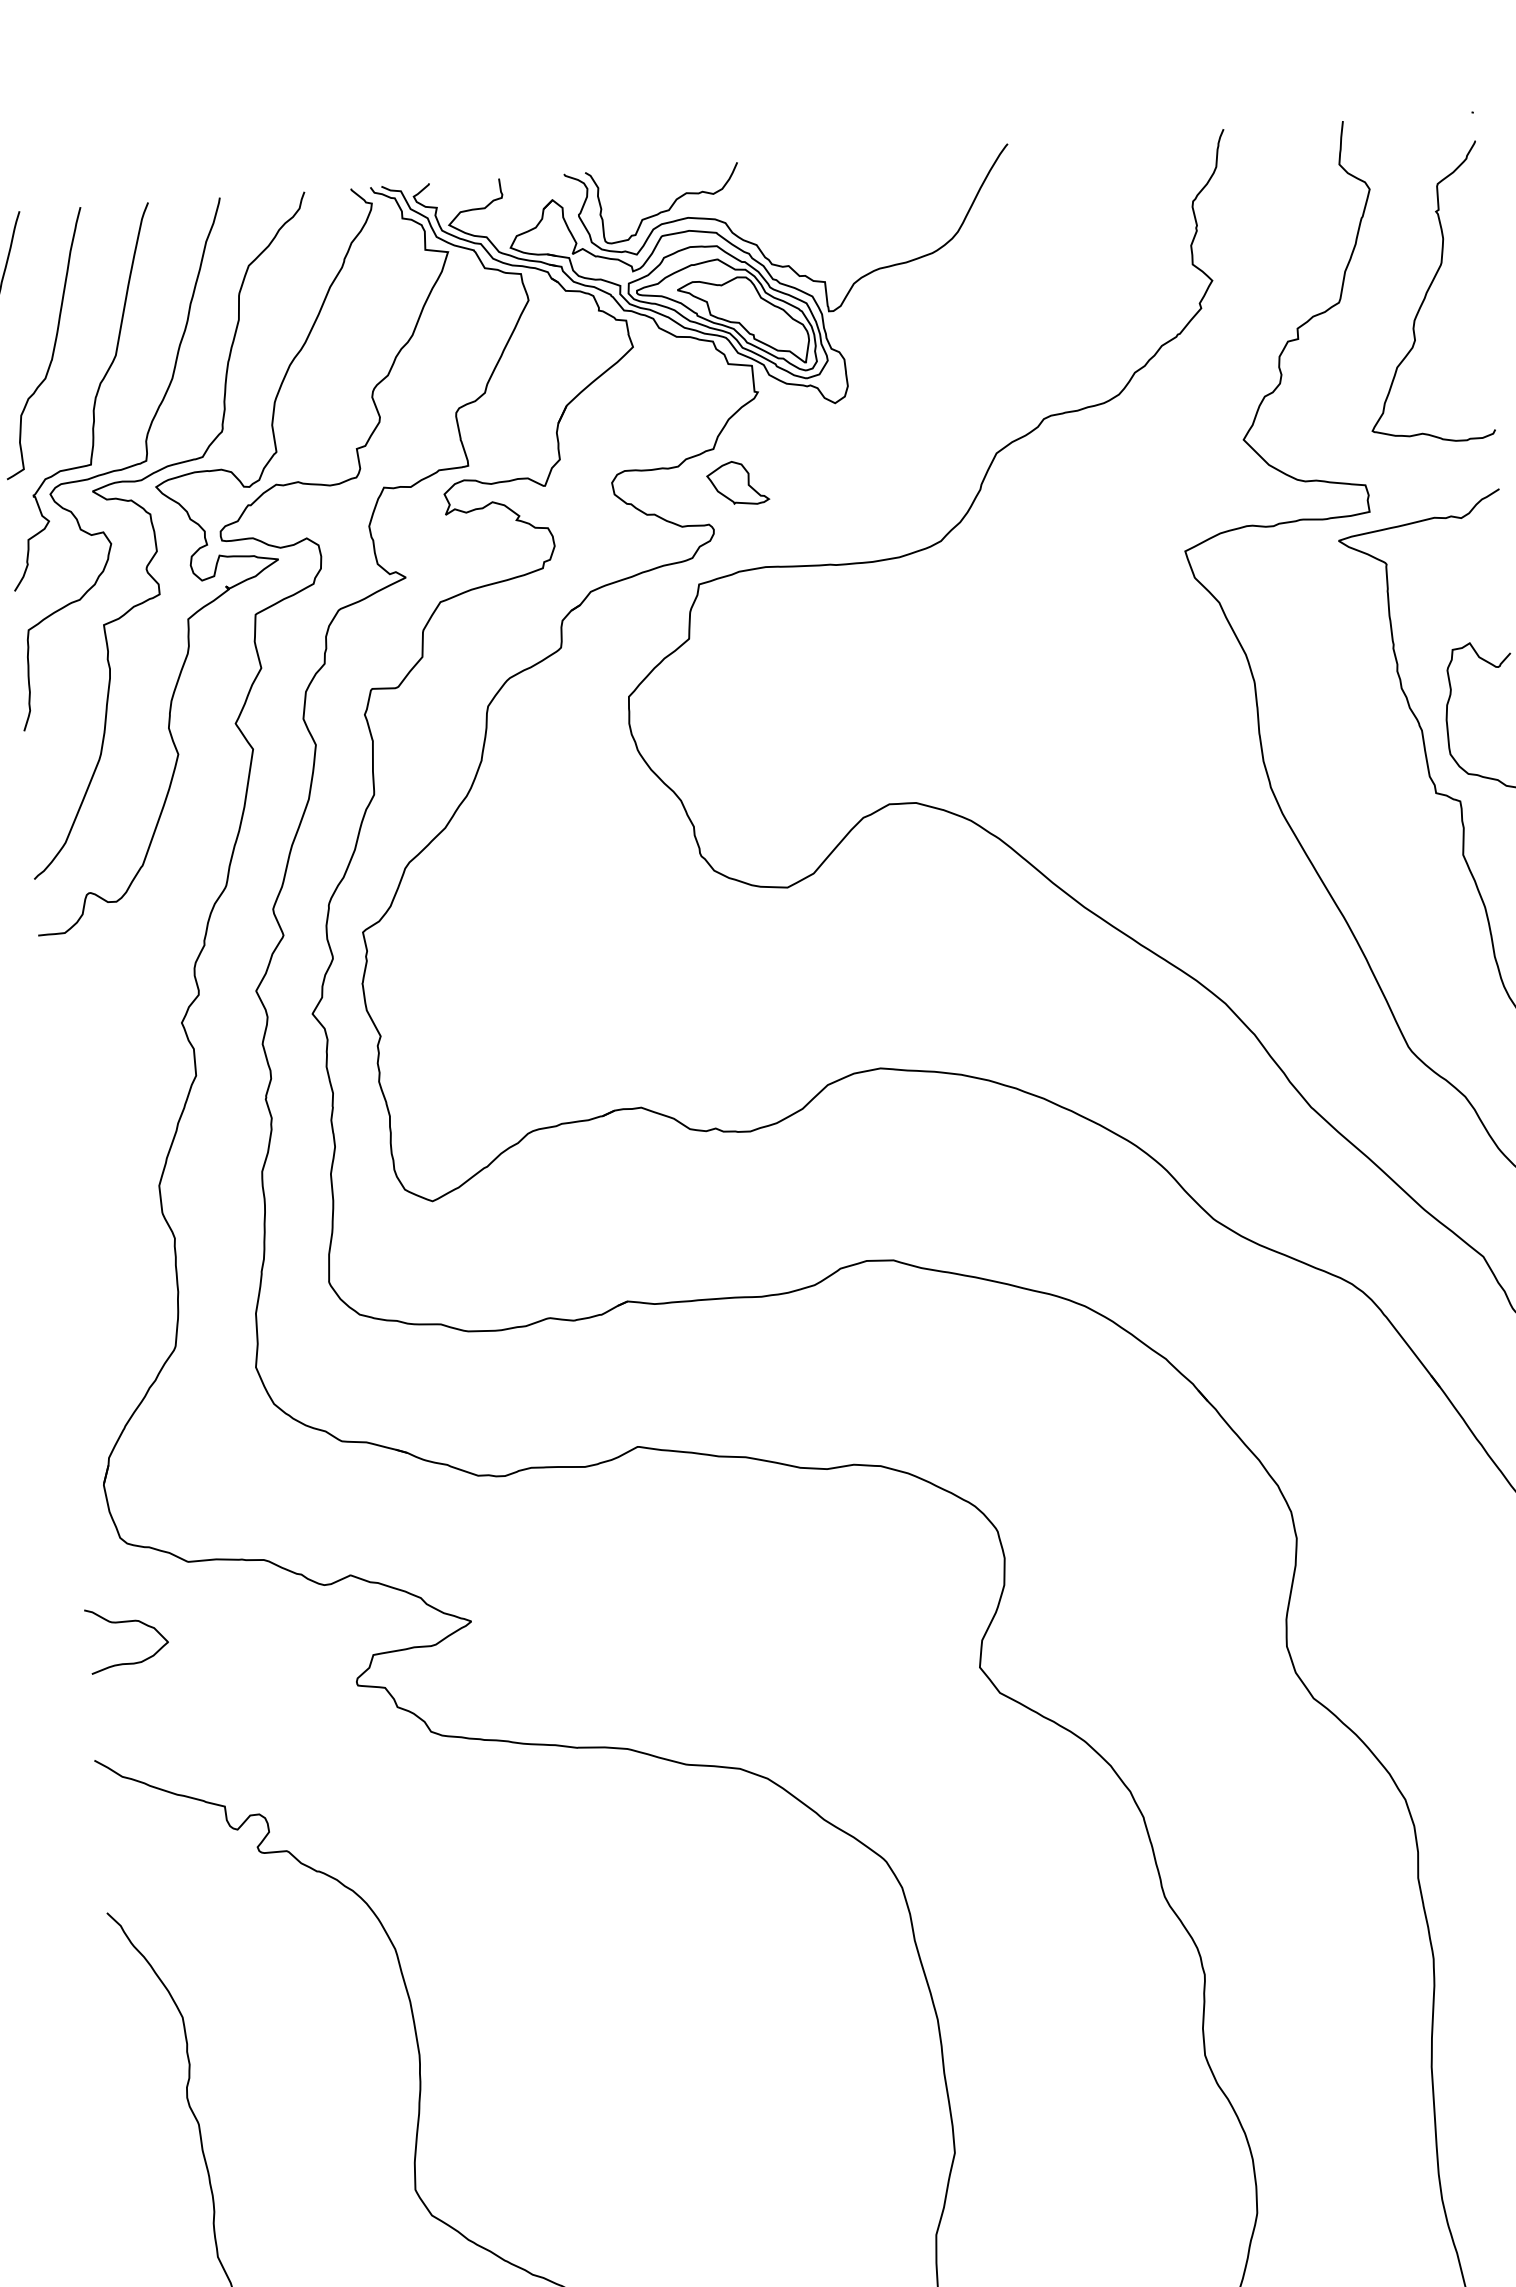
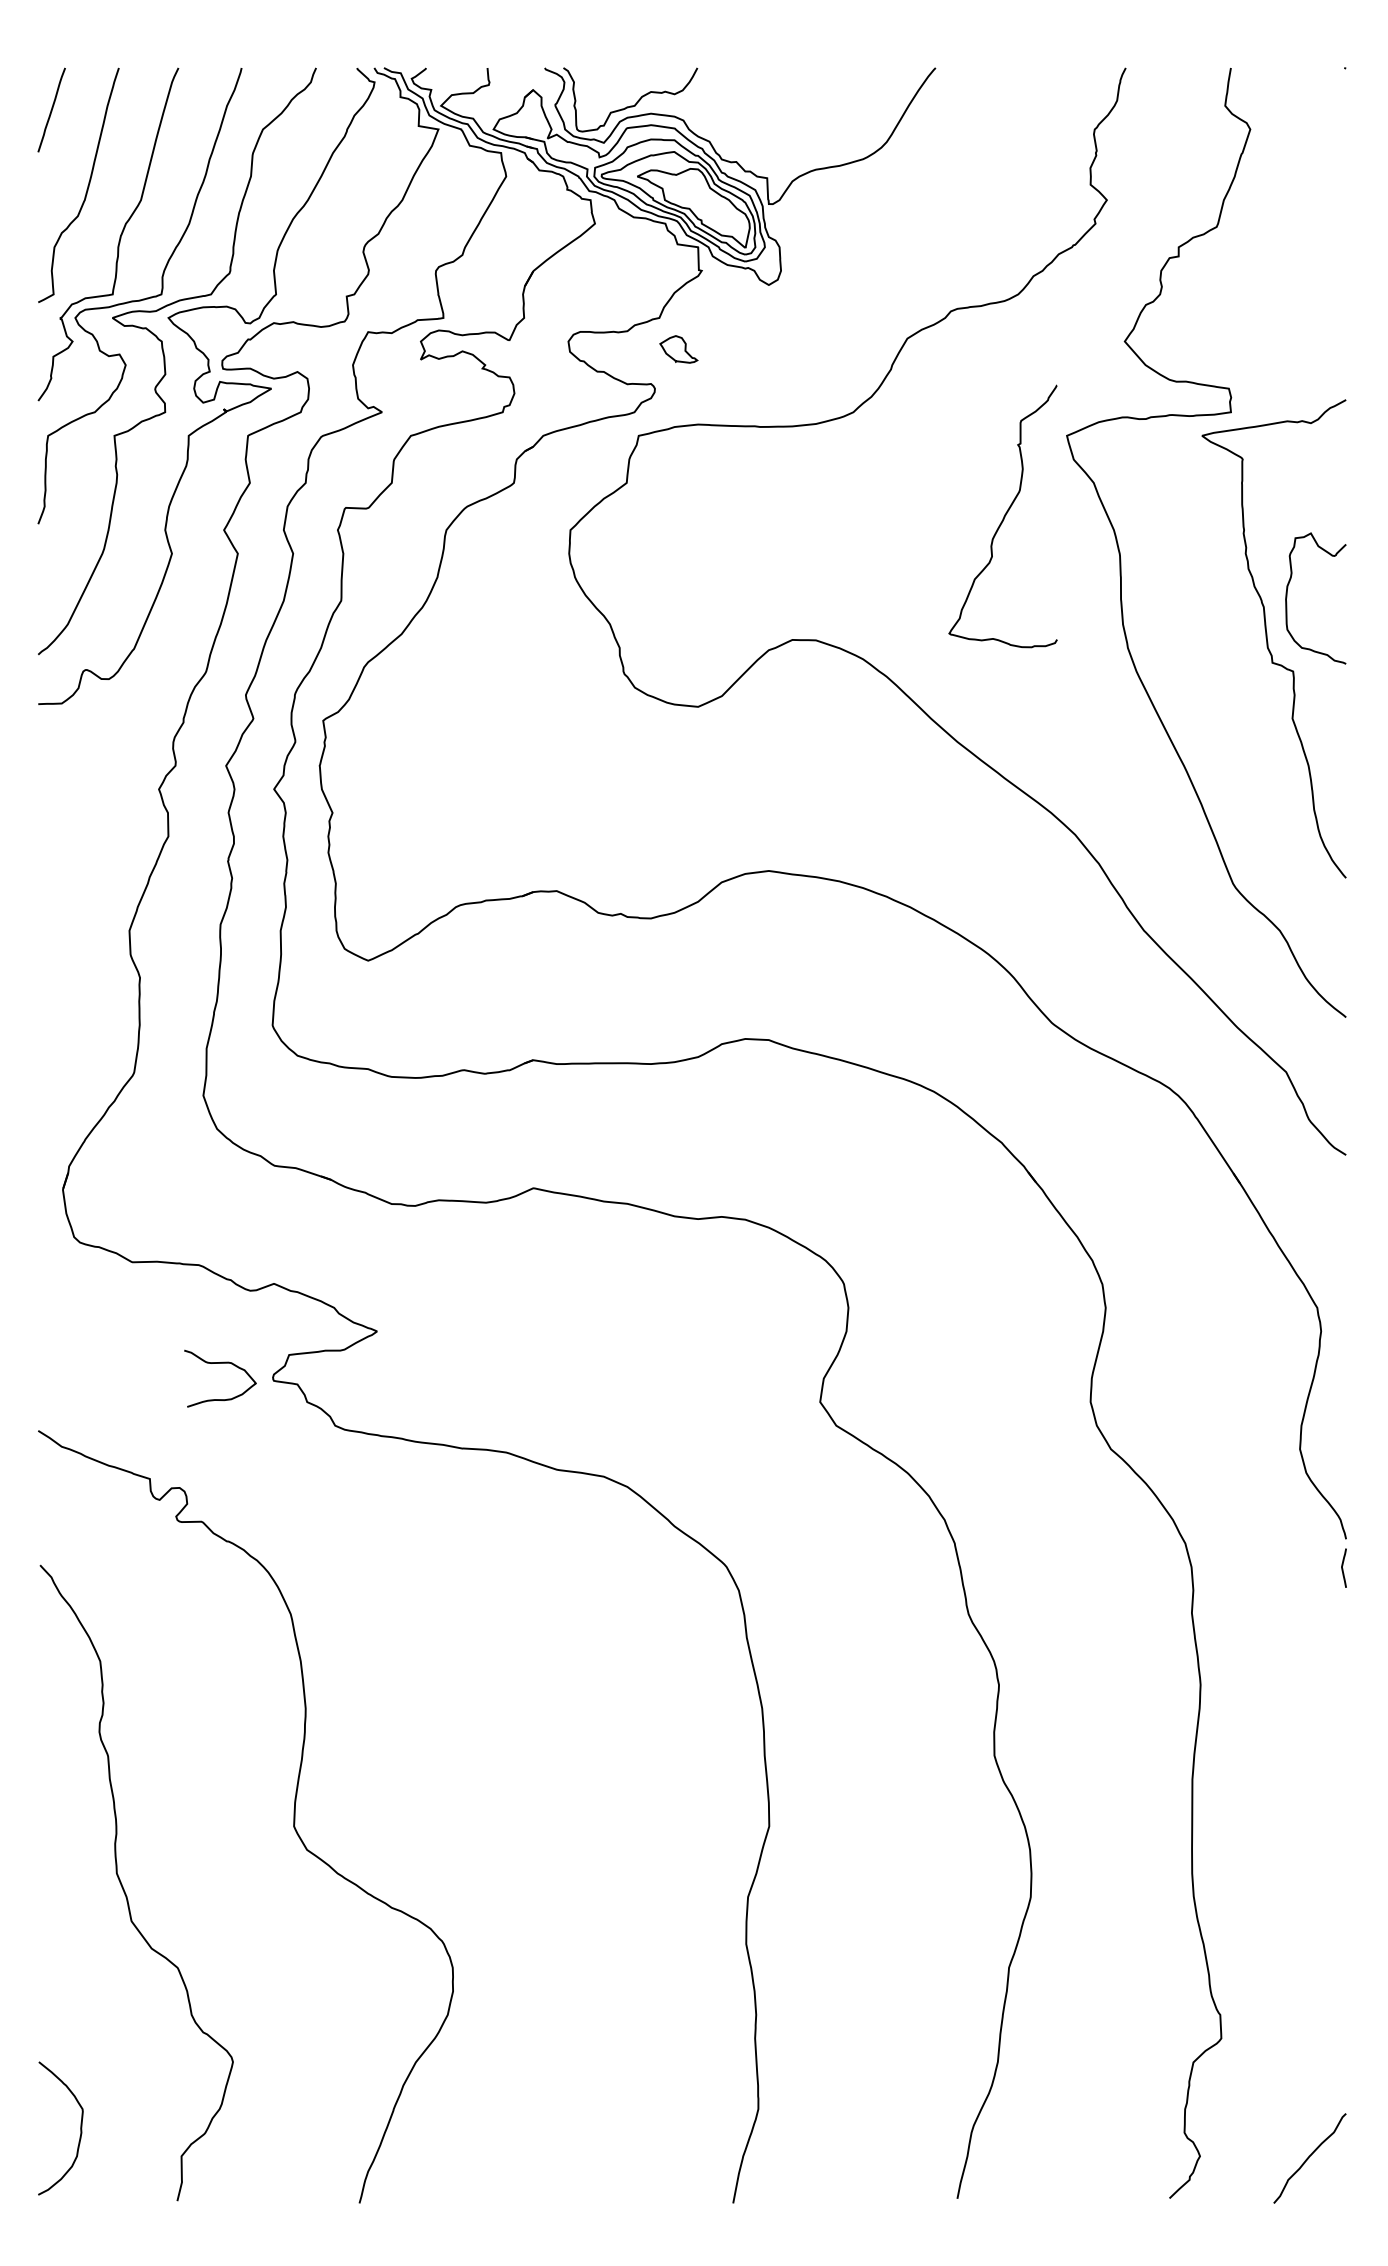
curve: (1424, 293) -> (1003, 516), moved
part: (737, 483) -> (678, 349), size x0.7
curve: (126, 1622) -> (220, 1363), moved

